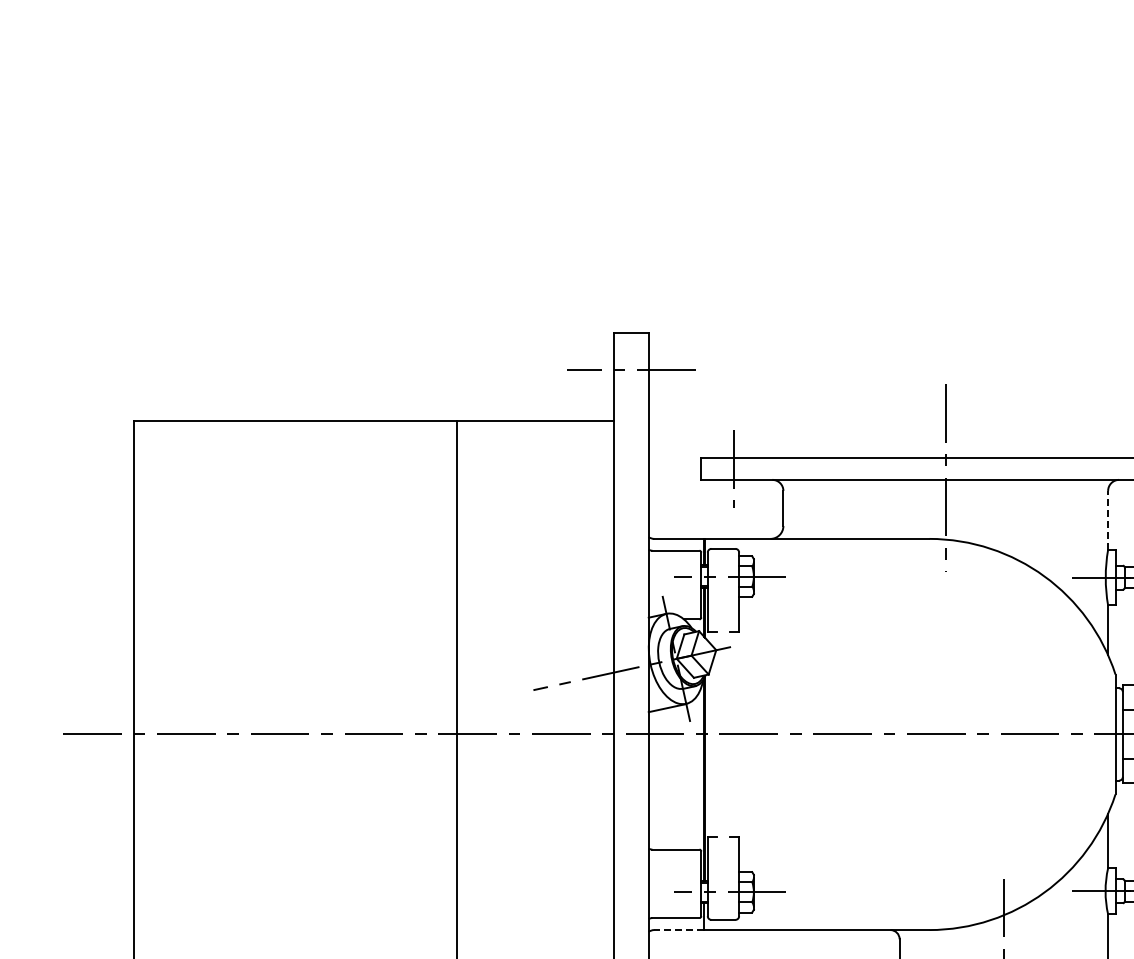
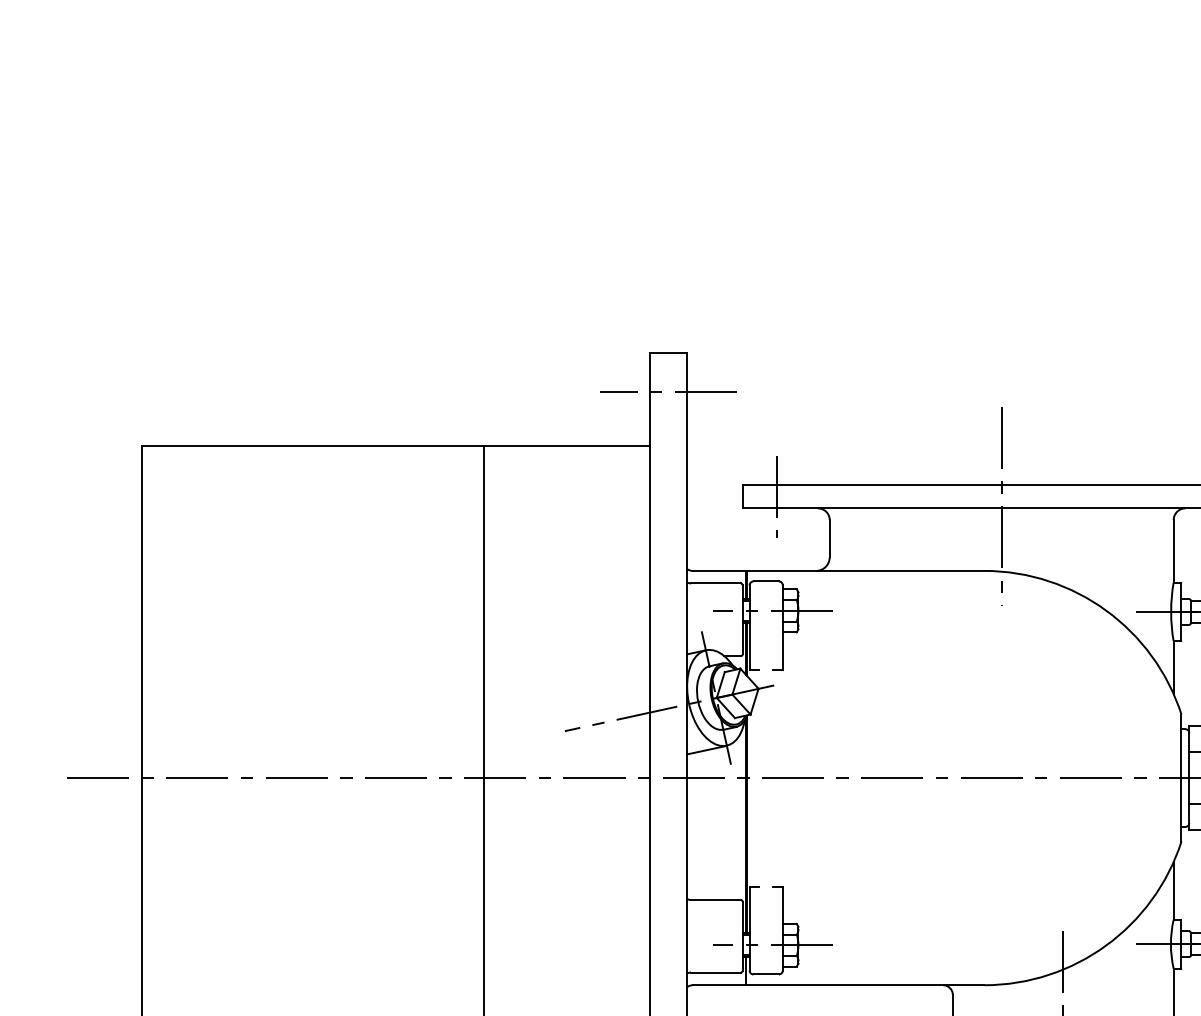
line: (1108, 520) -> (1174, 551), dashed -> solid
line: (679, 930) -> (719, 985), dashed -> solid

